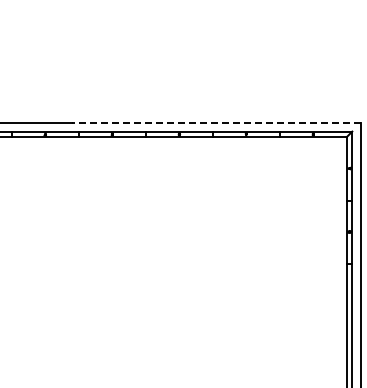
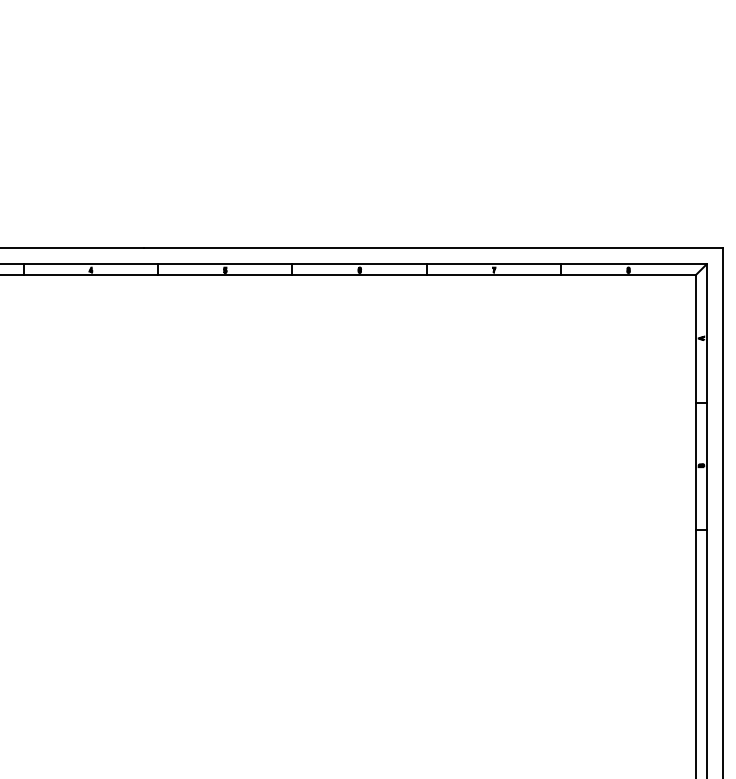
line: (215, 123) -> (432, 248), dashed -> solid

